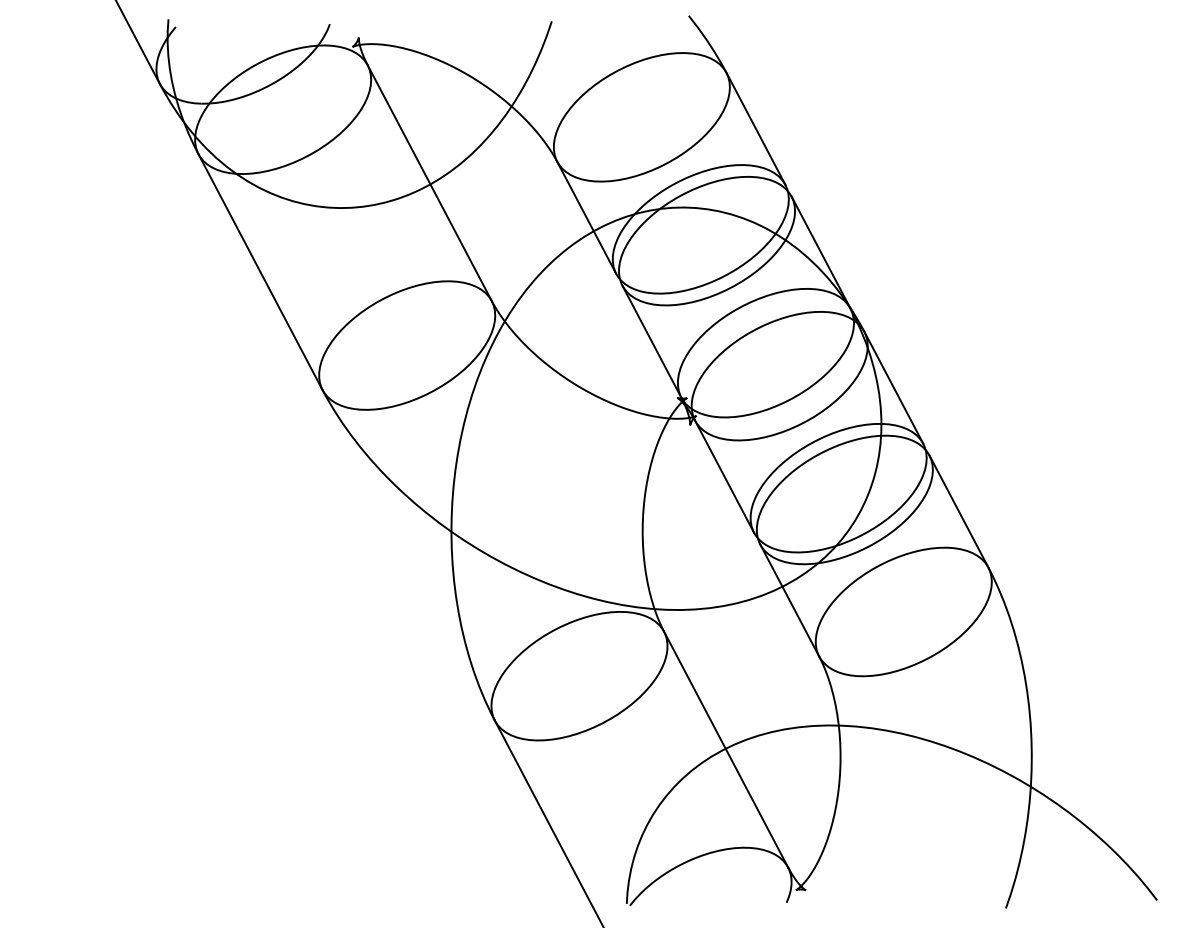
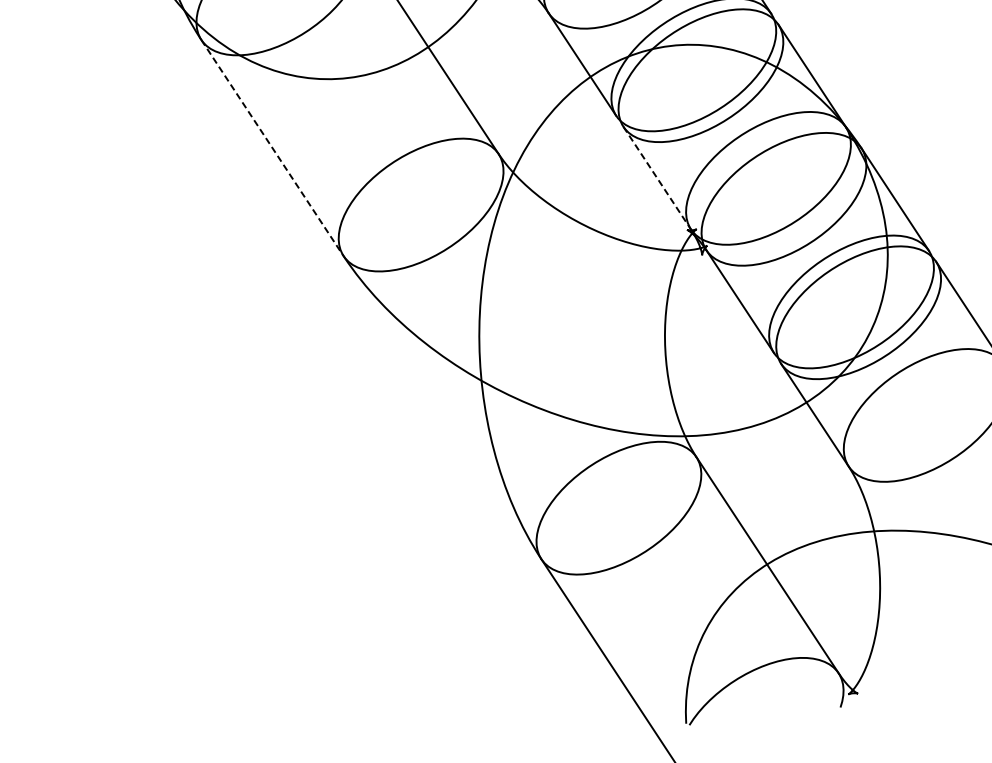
line: (260, 272) -> (272, 148), solid -> dashed
line: (652, 342) -> (657, 178), solid -> dashed

